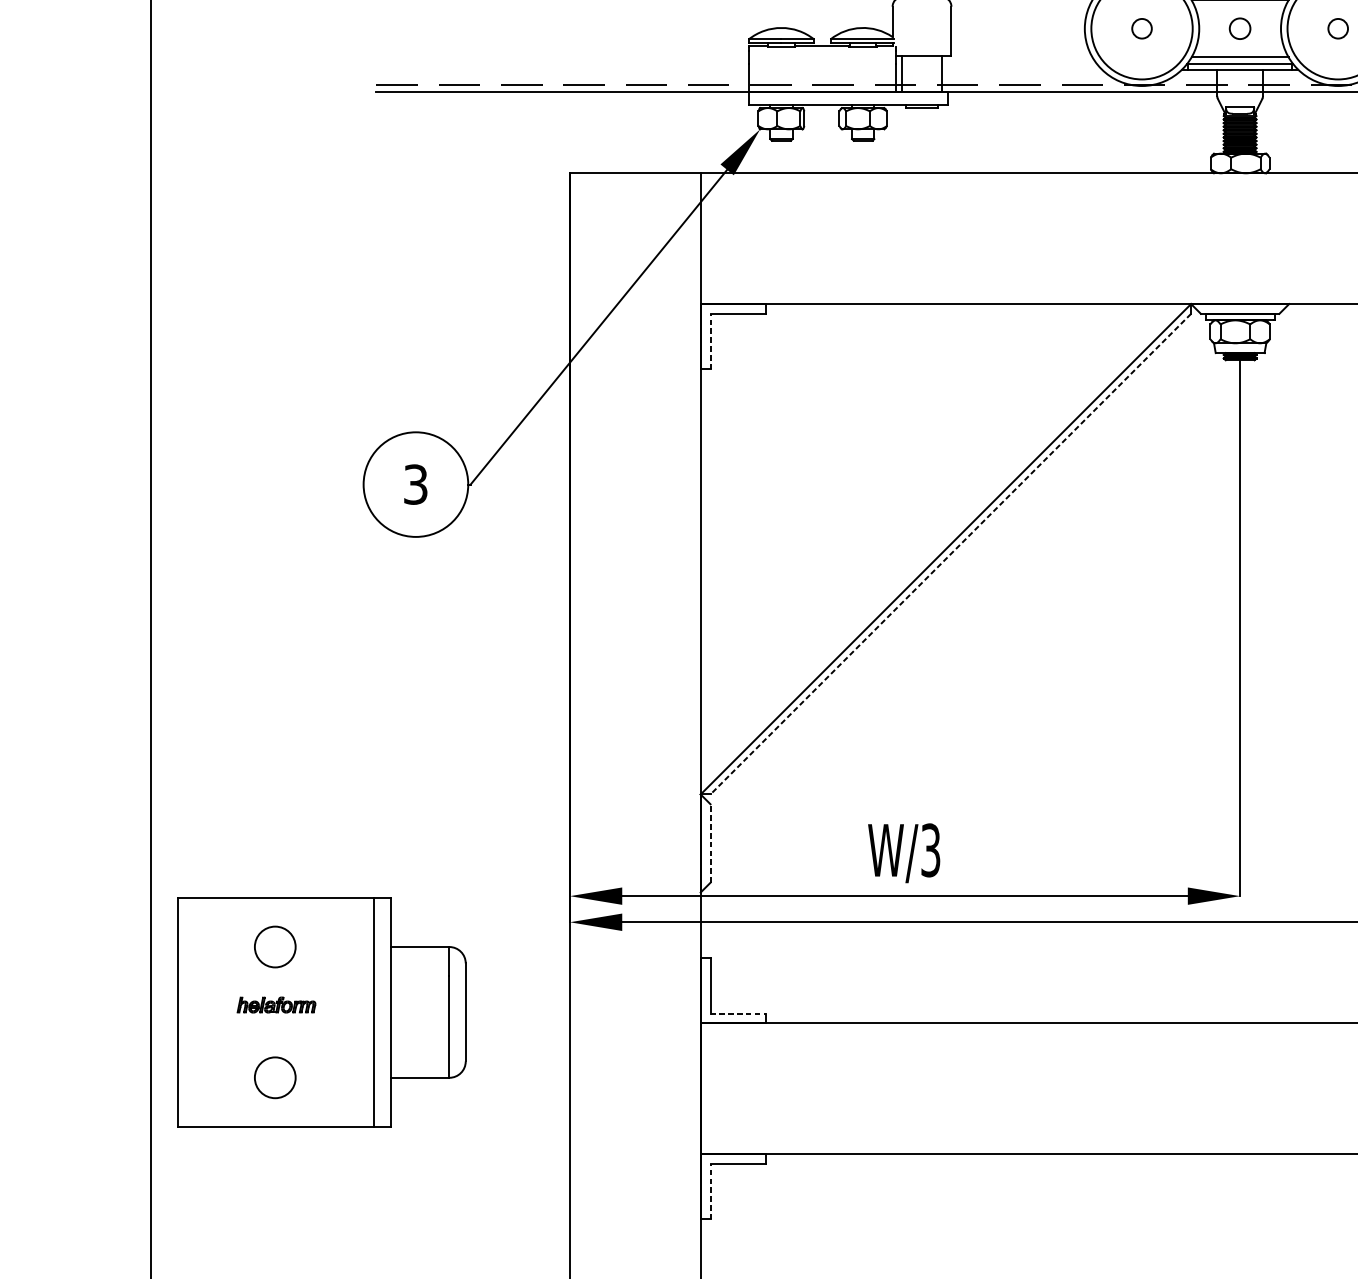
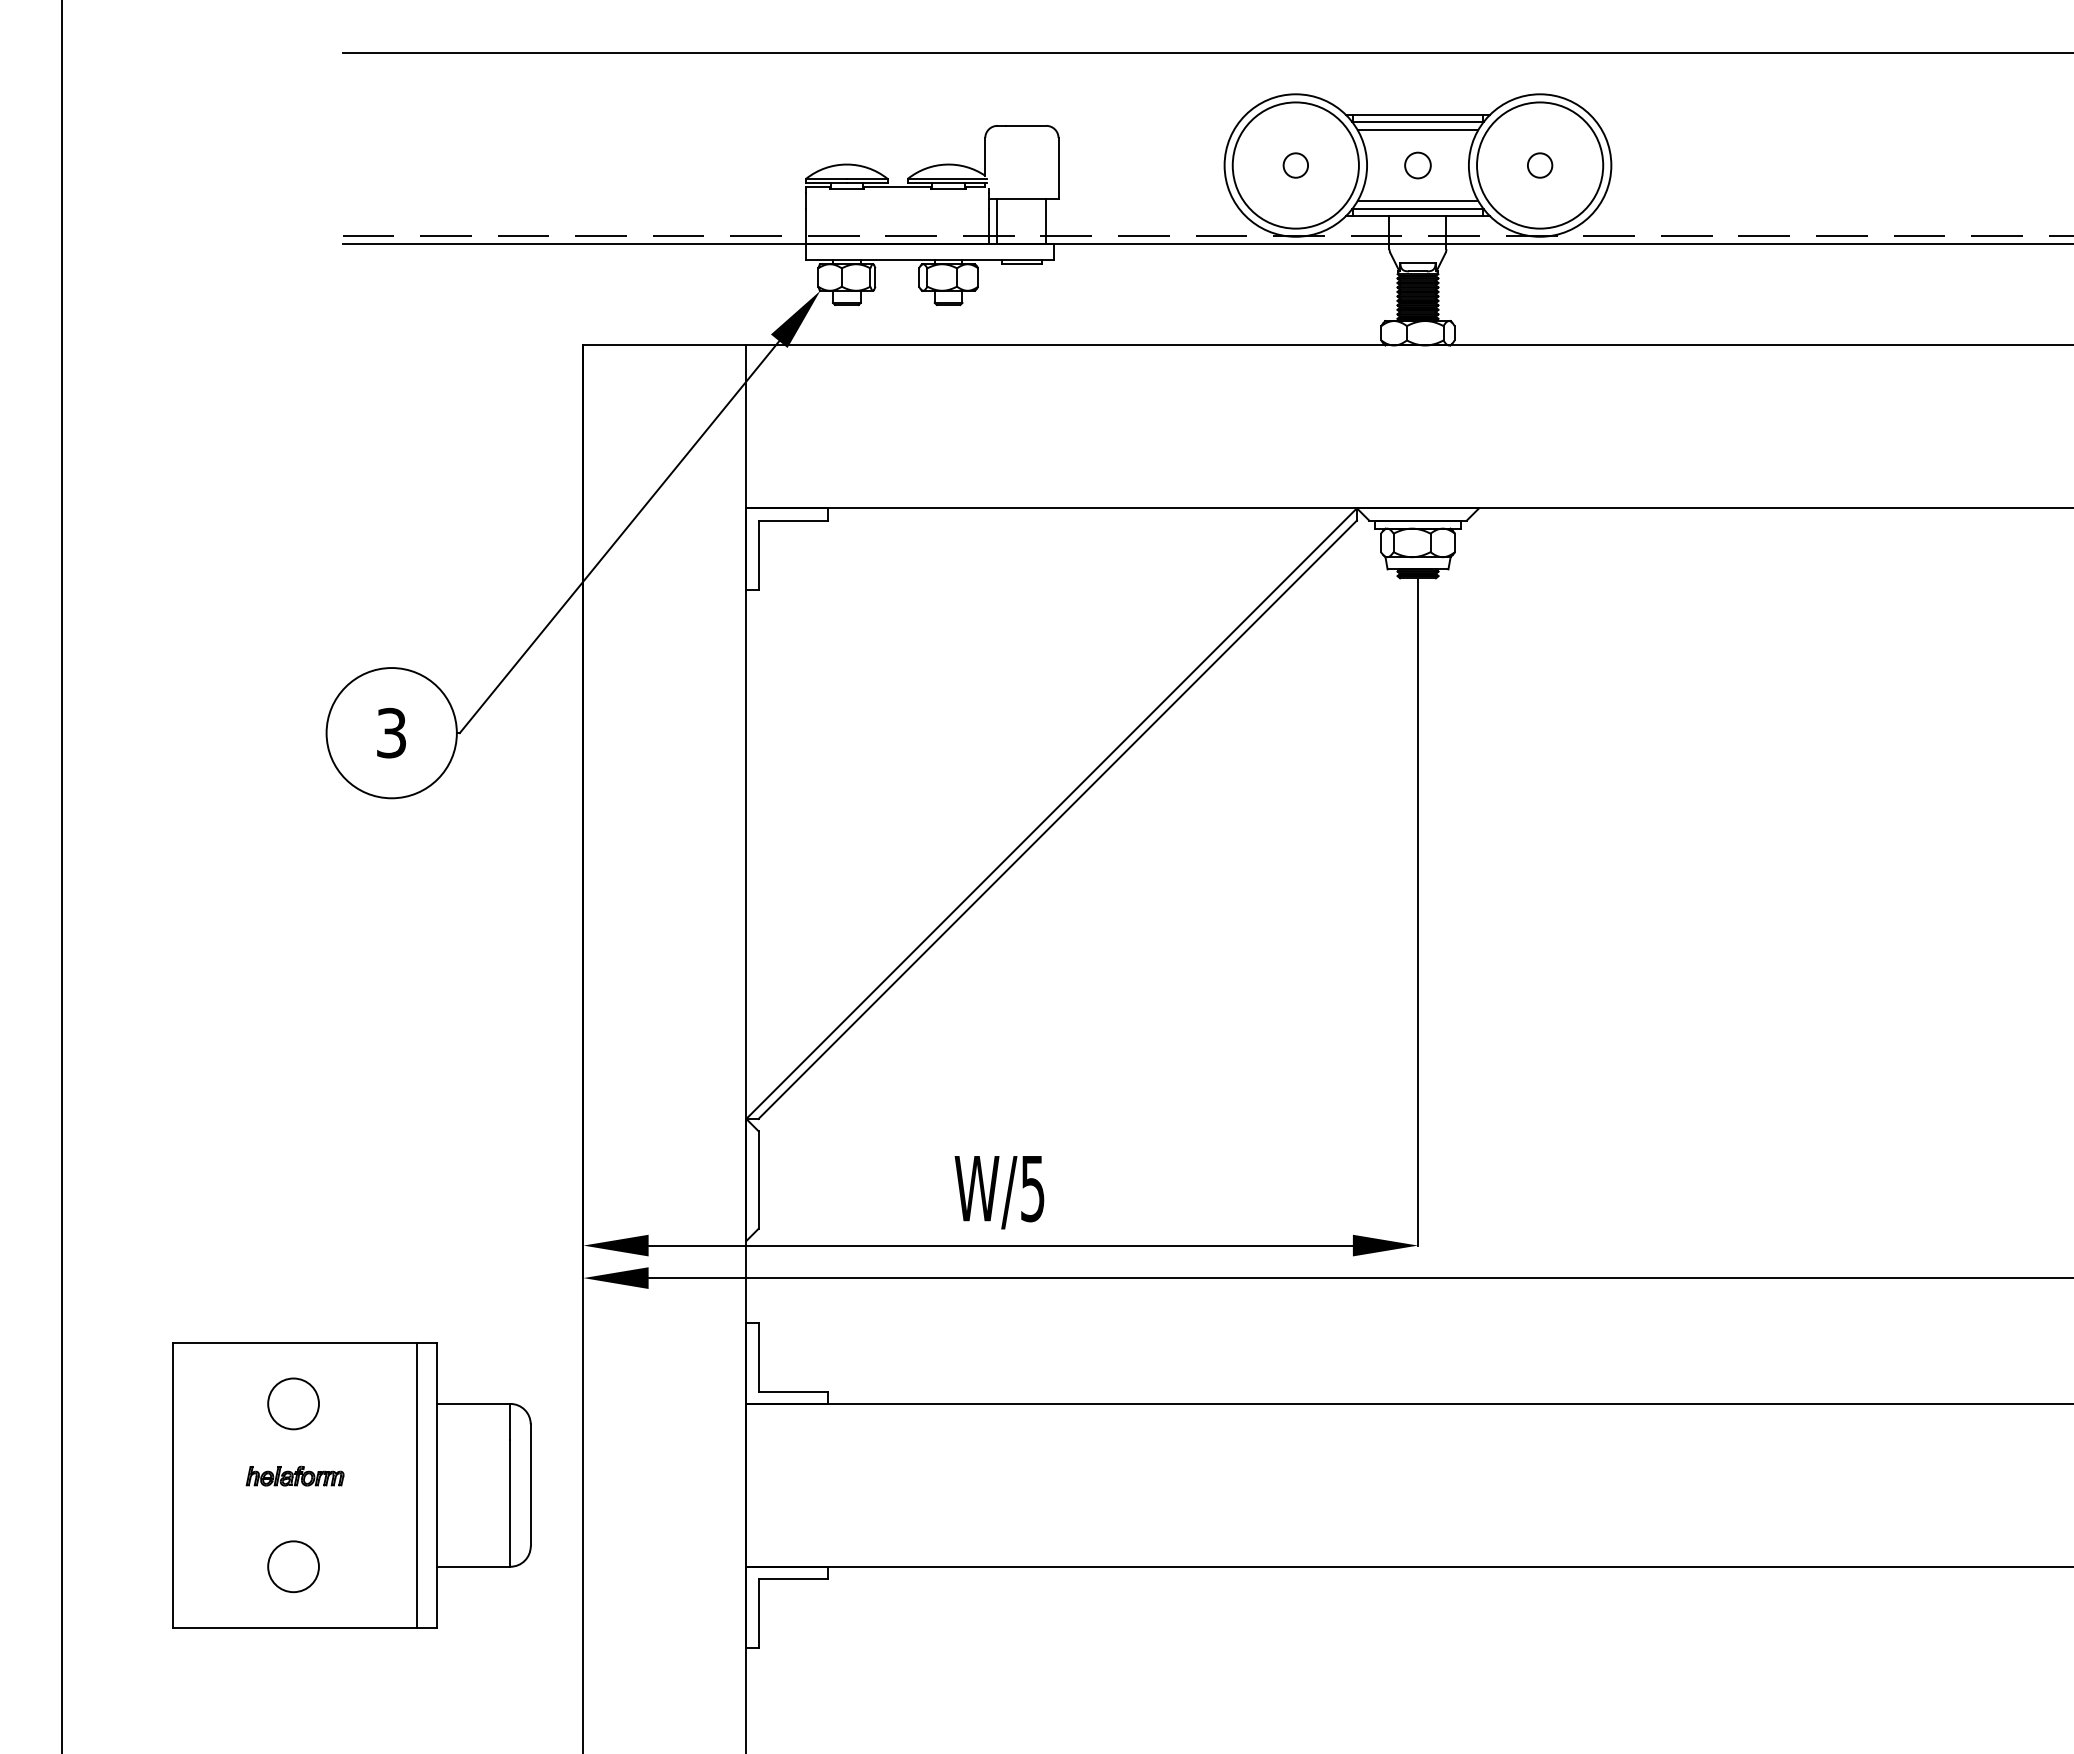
line: (710, 341) -> (758, 555), dashed -> solid
line: (950, 554) -> (1057, 820), dashed -> solid
line: (710, 843) -> (758, 1180), dashed -> solid
text: (930, 849) -> (1032, 1187), W/3 -> W/5
part: (321, 1012) -> (351, 1485), moved
line: (738, 1013) -> (793, 1391), dashed -> solid
line: (710, 1191) -> (758, 1613), dashed -> solid

